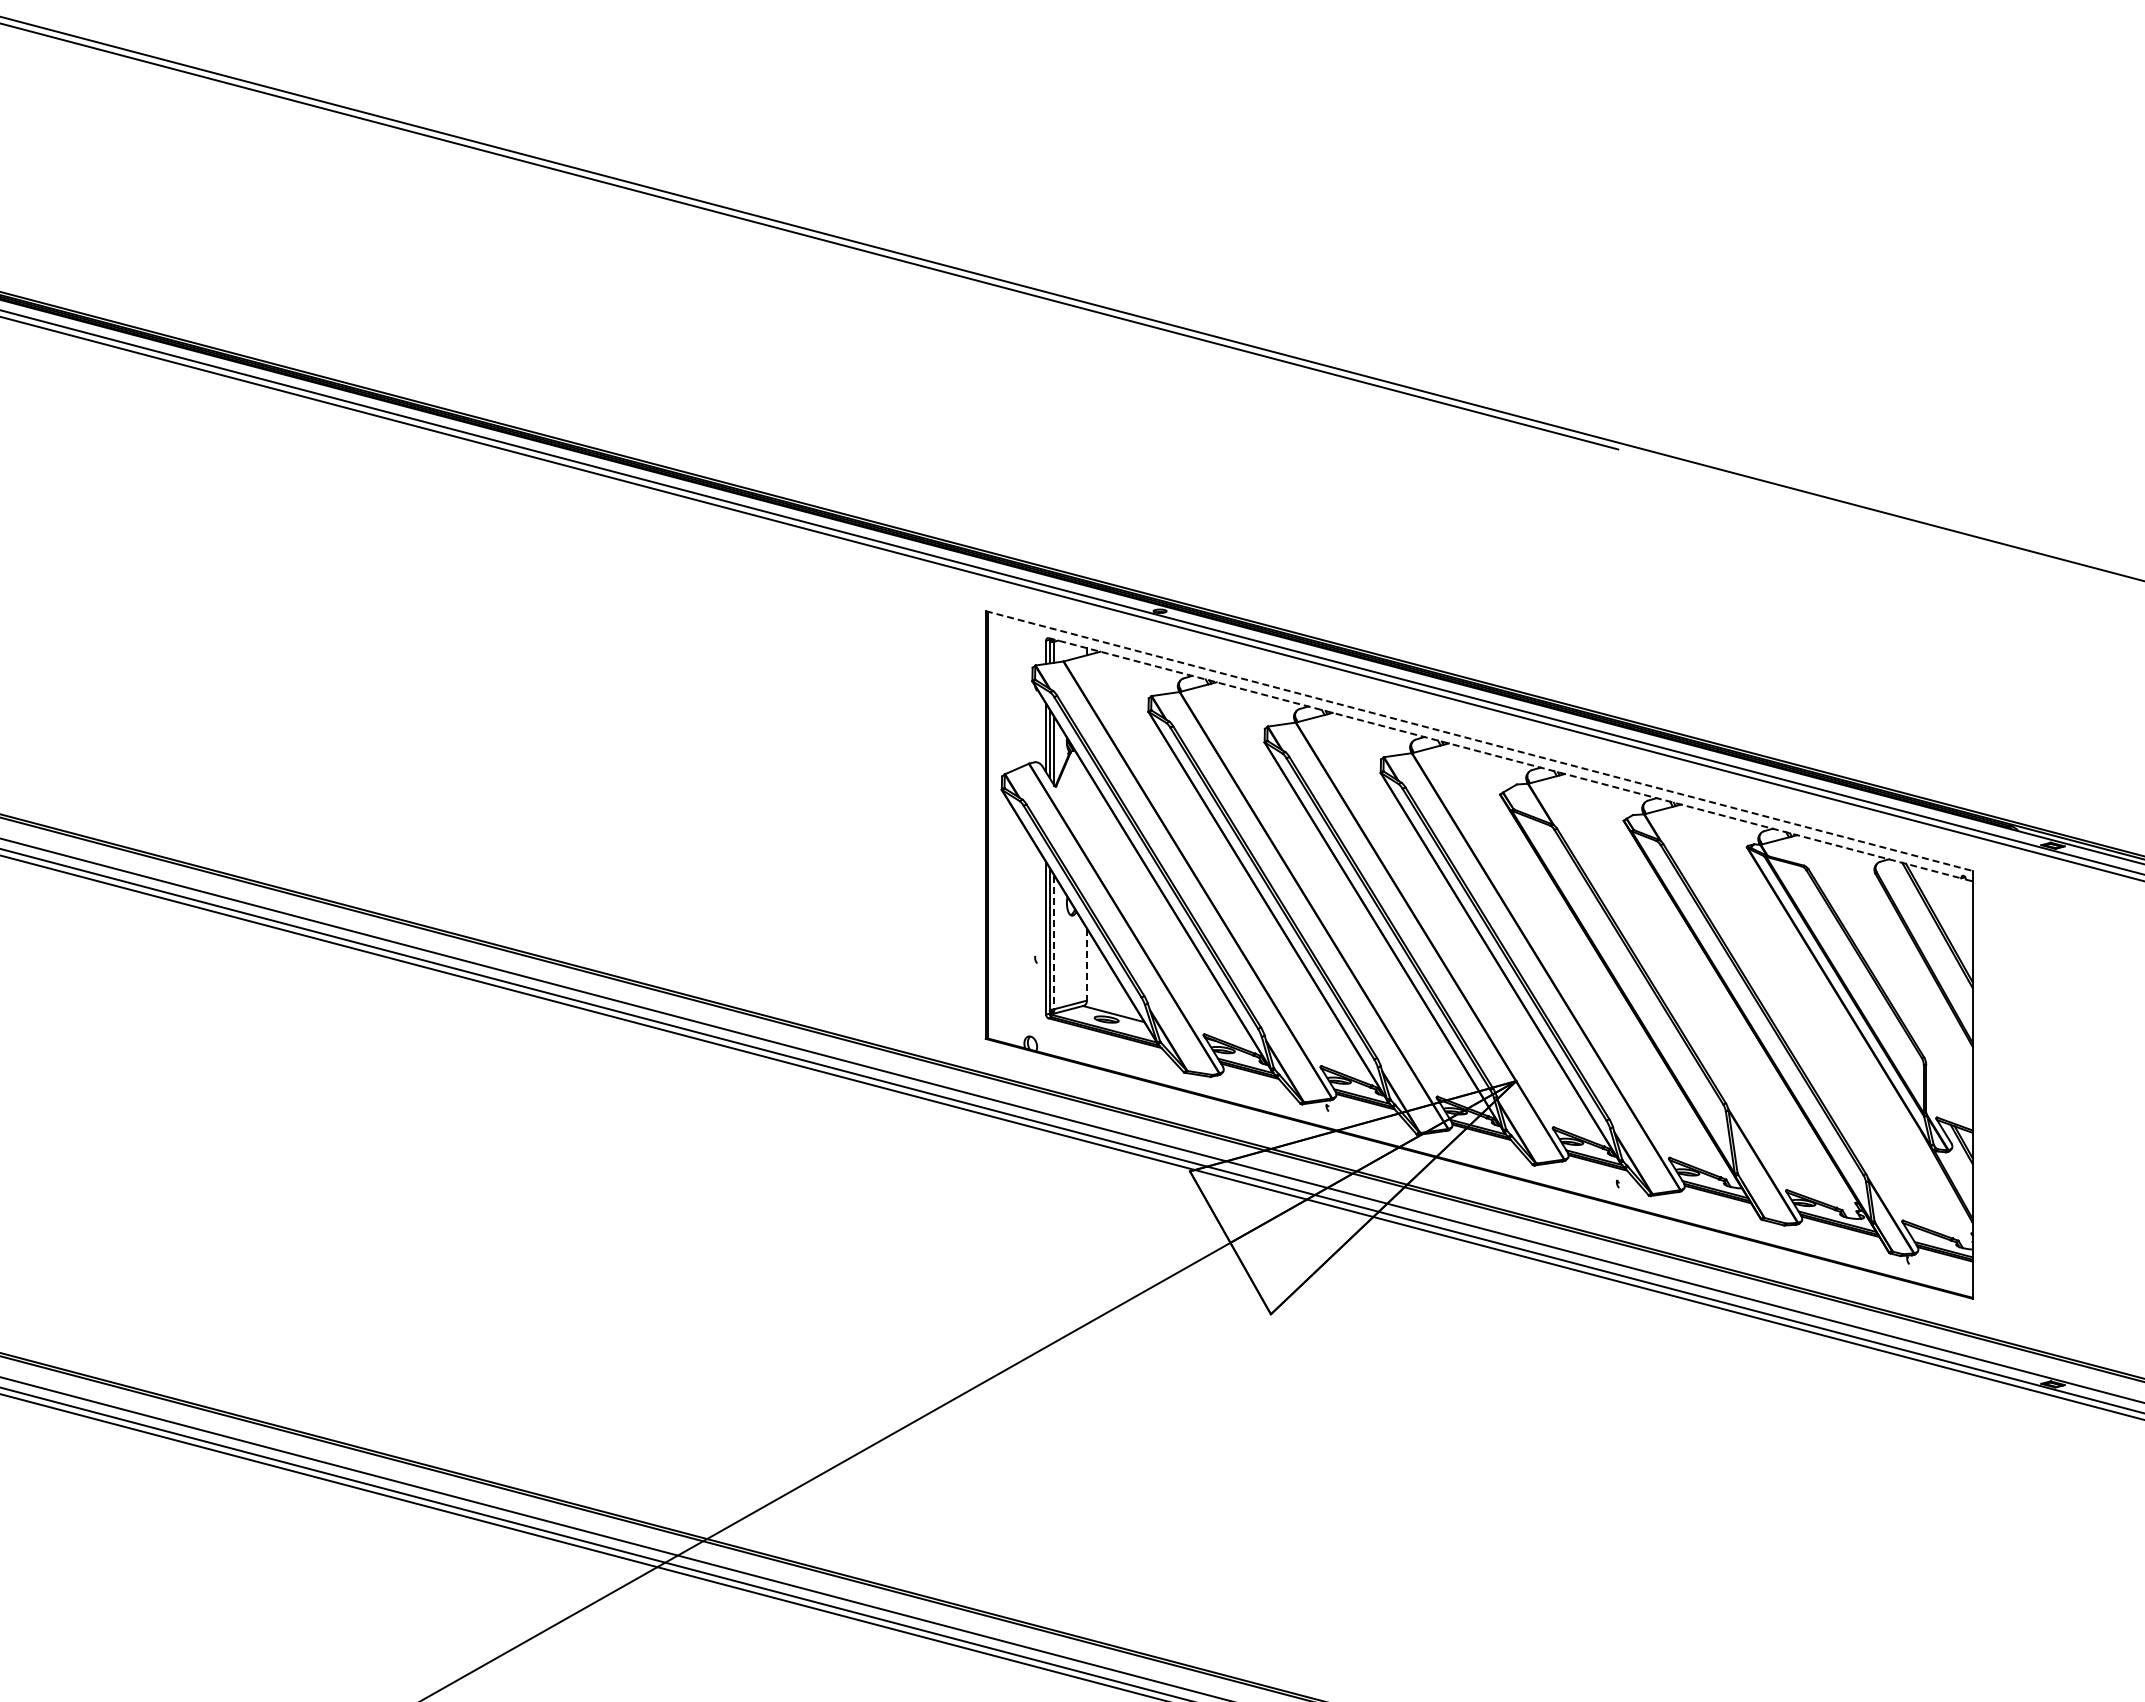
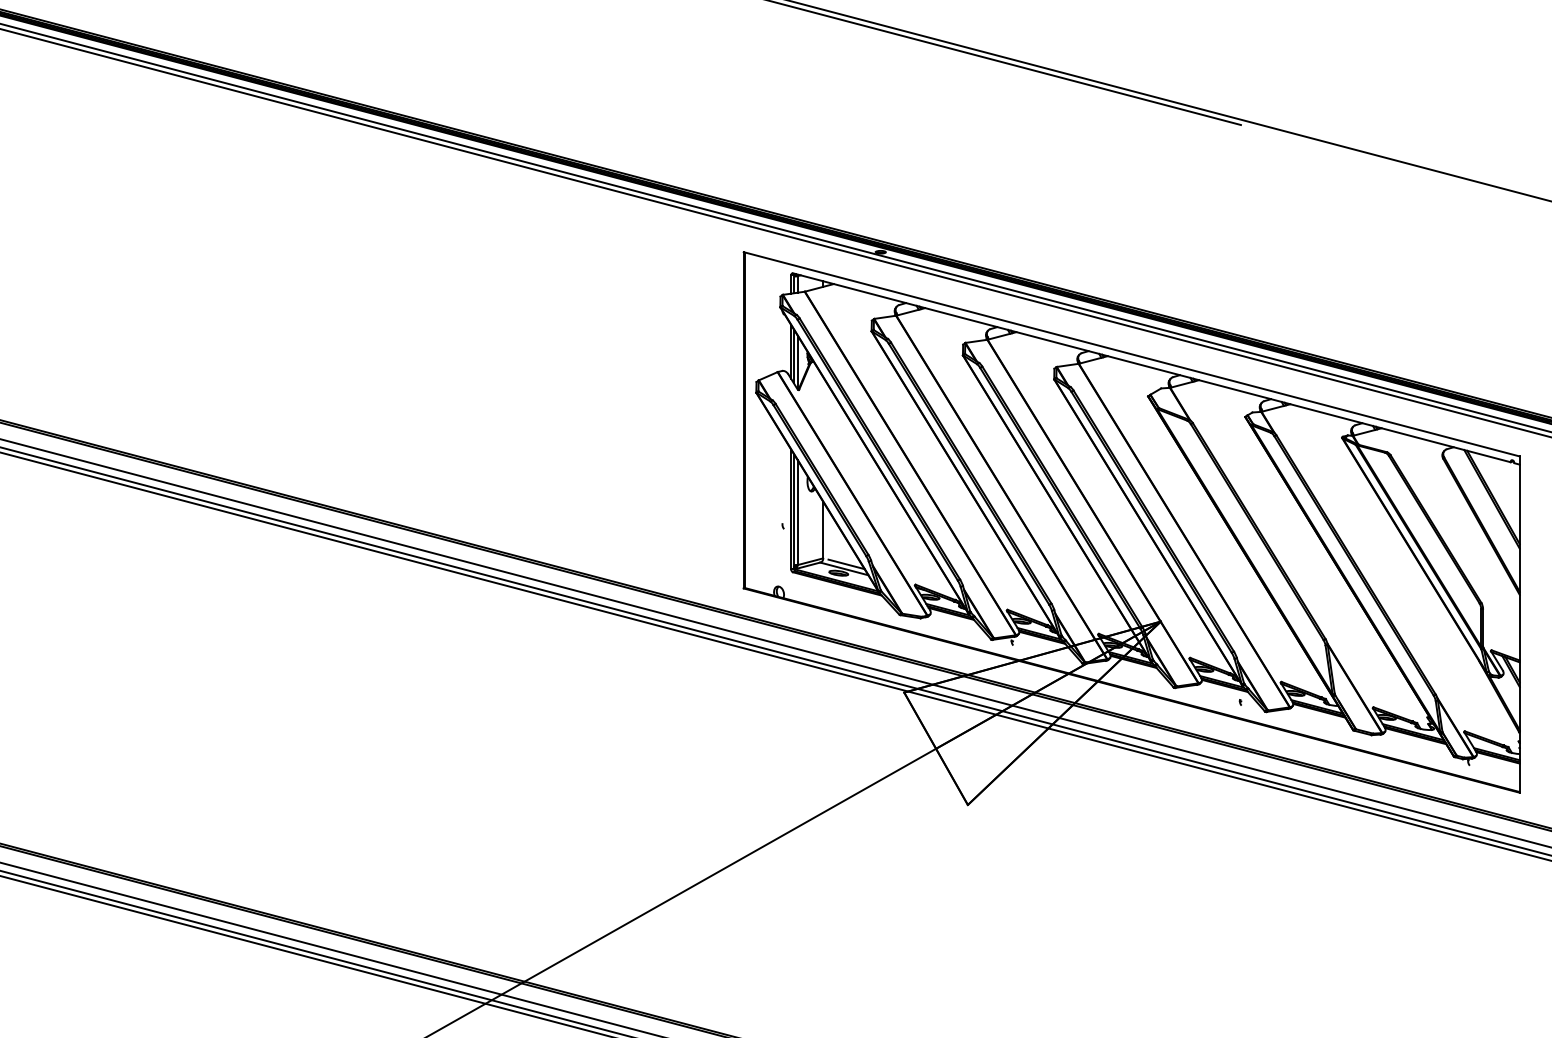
line: (1479, 741) -> (1131, 354), dashed -> solid
line: (1504, 758) -> (1151, 367), dashed -> solid
line: (1054, 942) -> (797, 512), dashed -> solid
line: (1086, 965) -> (822, 530), dashed -> solid
line: (1116, 1008) -> (846, 564), added

